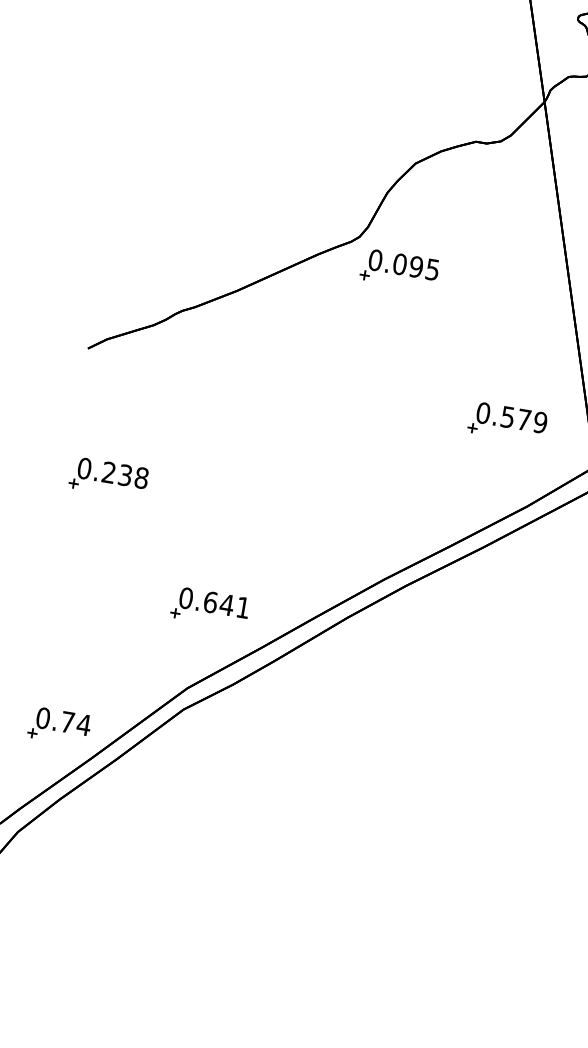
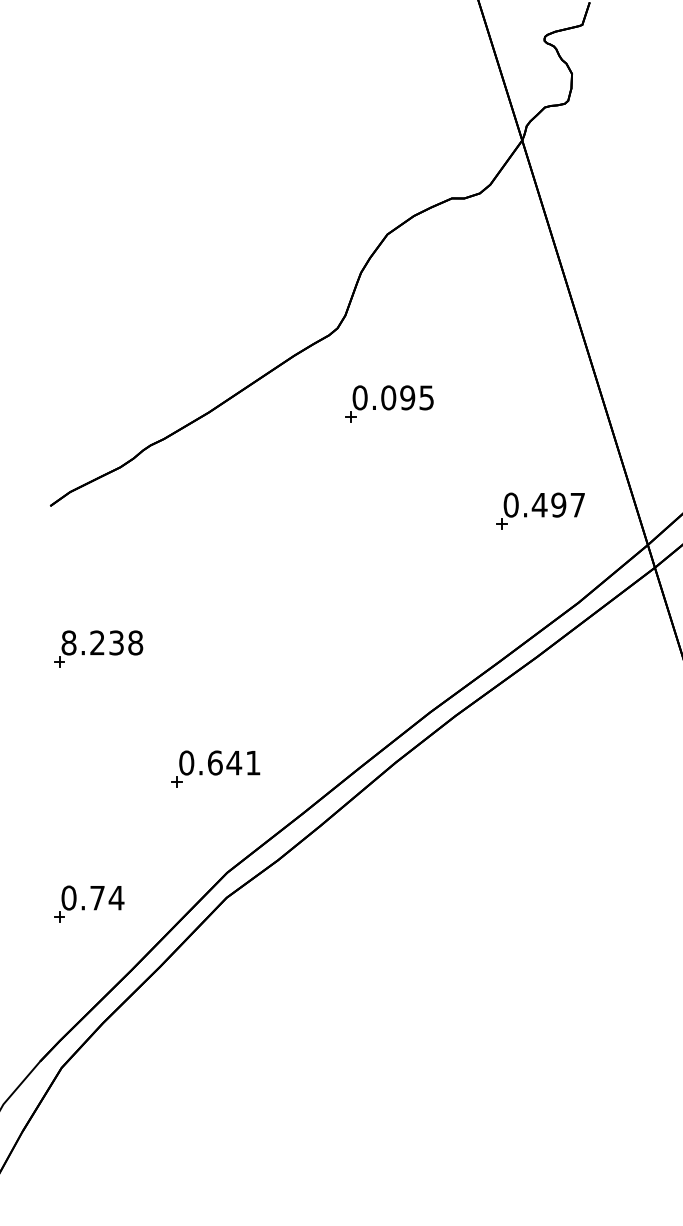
part: (399, 269) -> (389, 403), moved
text: (524, 419) -> (558, 504), 0.579 -> 0.497
text: (84, 468) -> (68, 642), 0.238 -> 8.238
part: (210, 607) -> (215, 768), moved
part: (60, 725) -> (89, 903), moved

